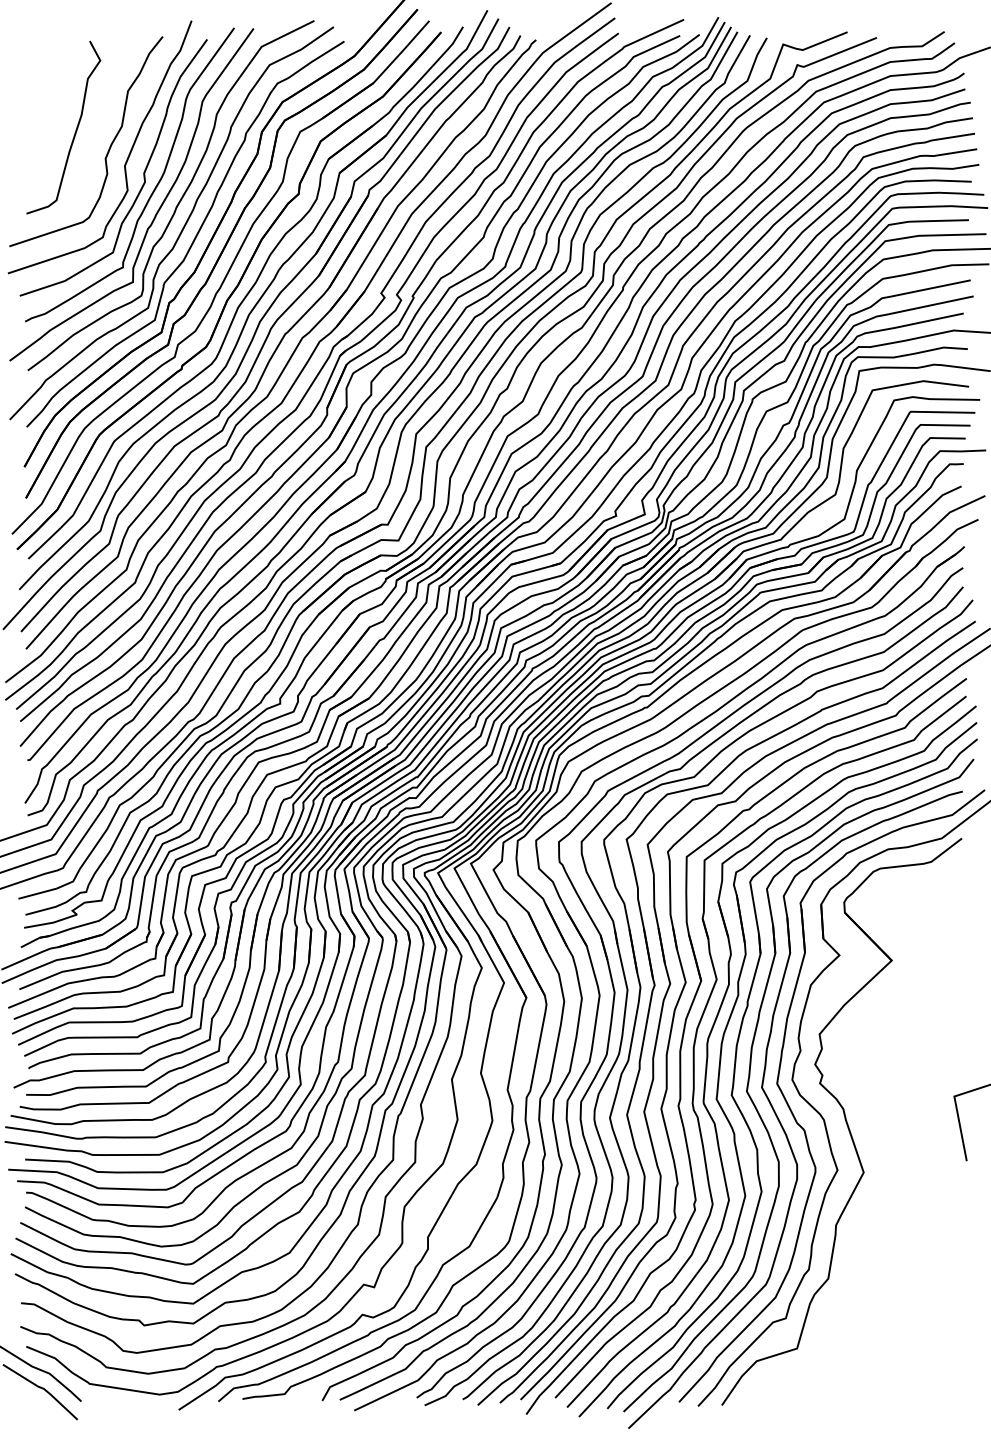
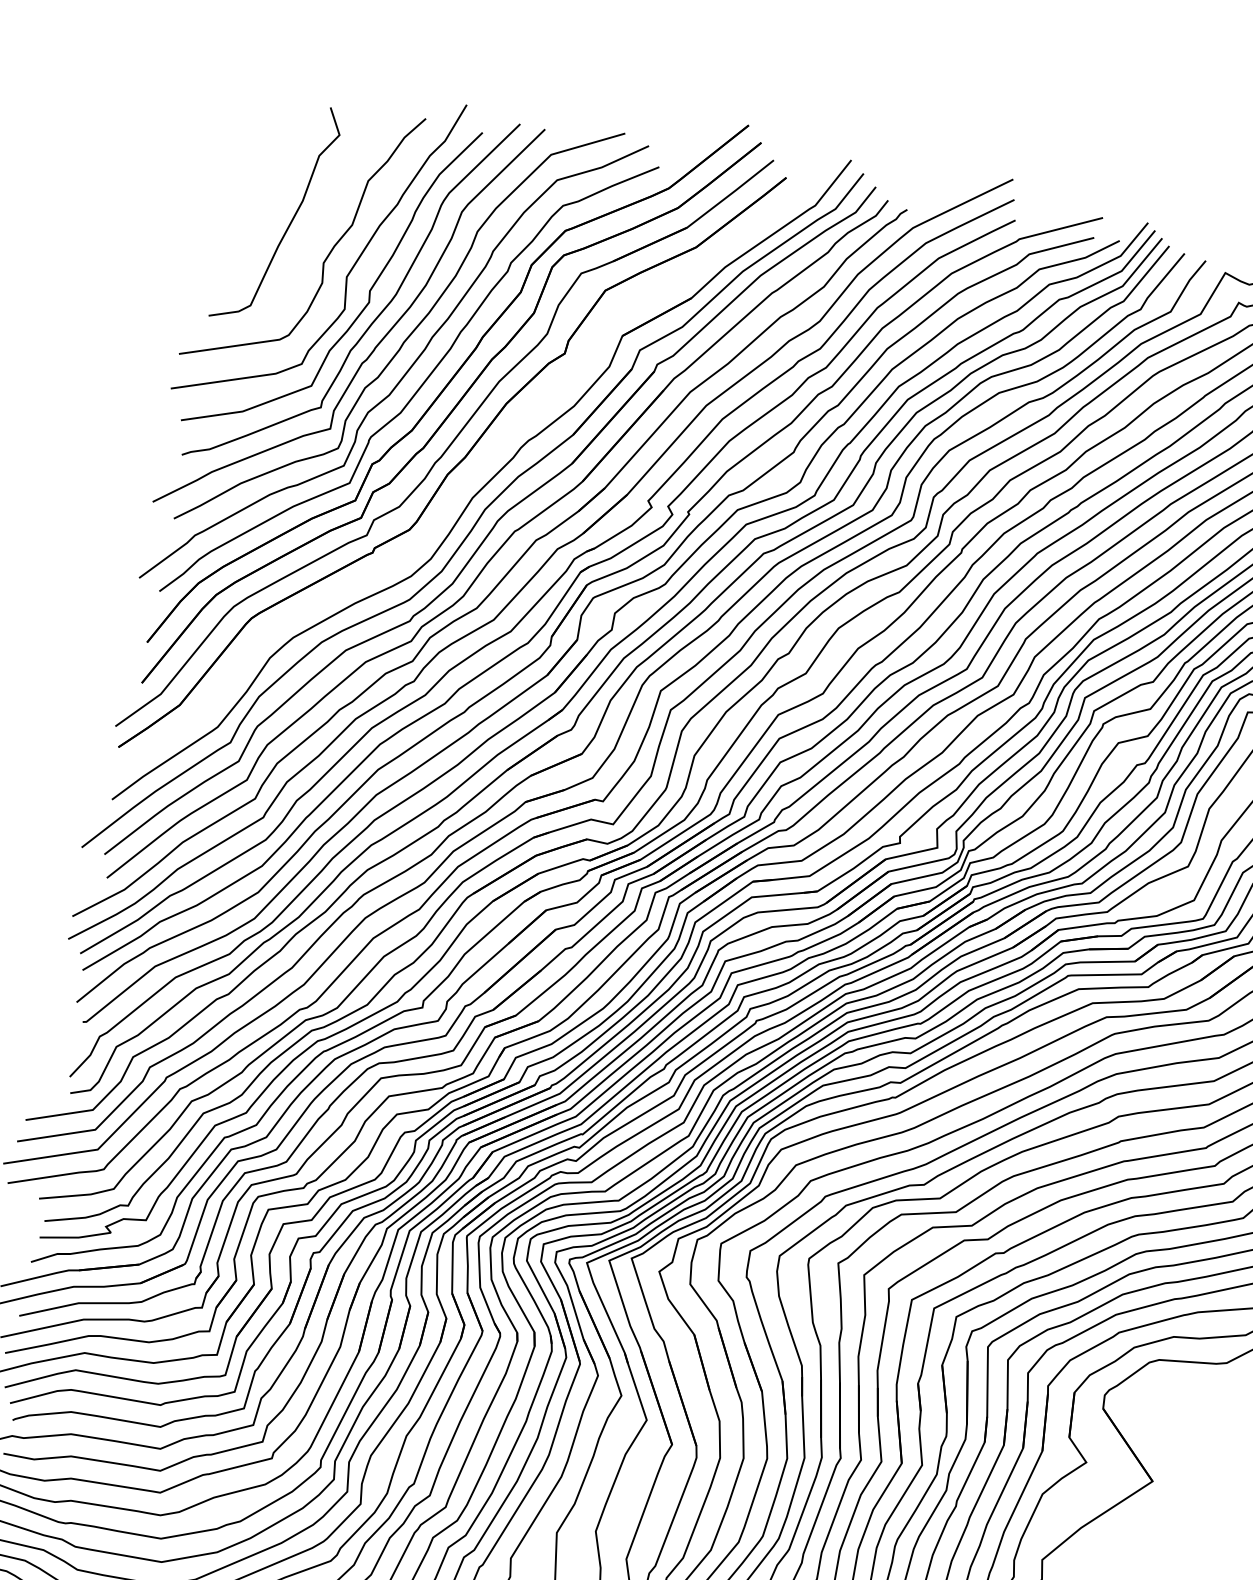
part: (245, 292) -> (473, 468), removed

